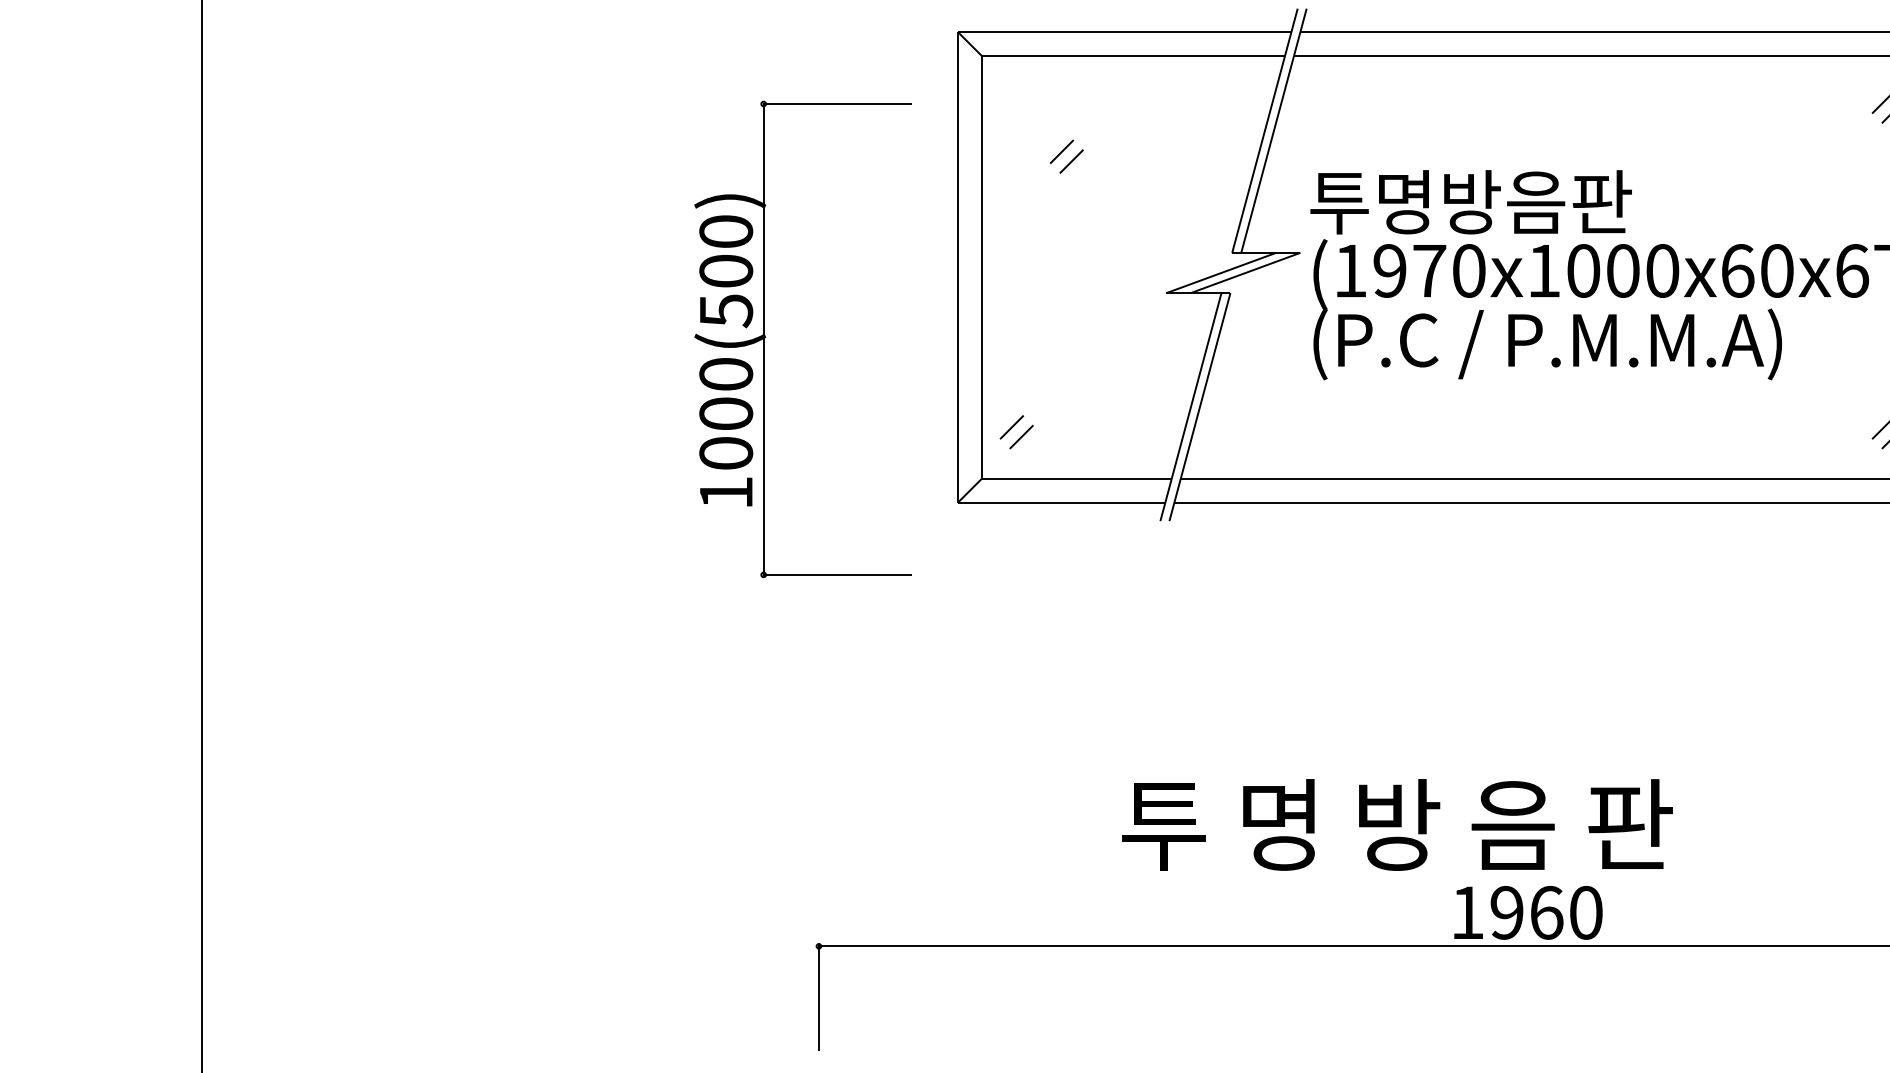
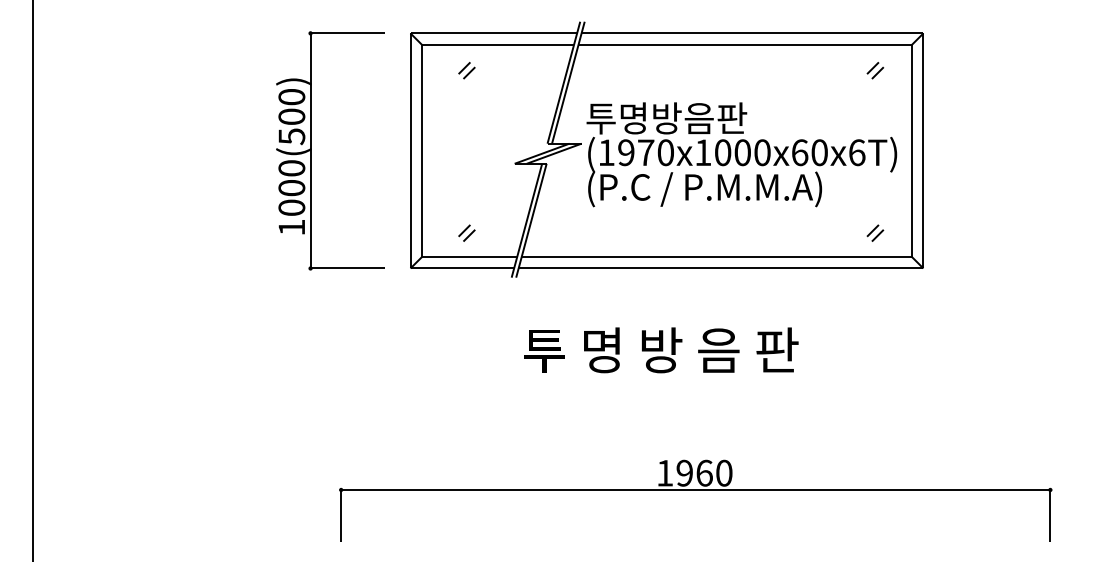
part: (1065, 156) -> (466, 70), moved
part: (765, 338) -> (311, 150), moved
part: (1015, 430) -> (466, 232), moved
text: (1398, 825) -> (661, 350), moved

